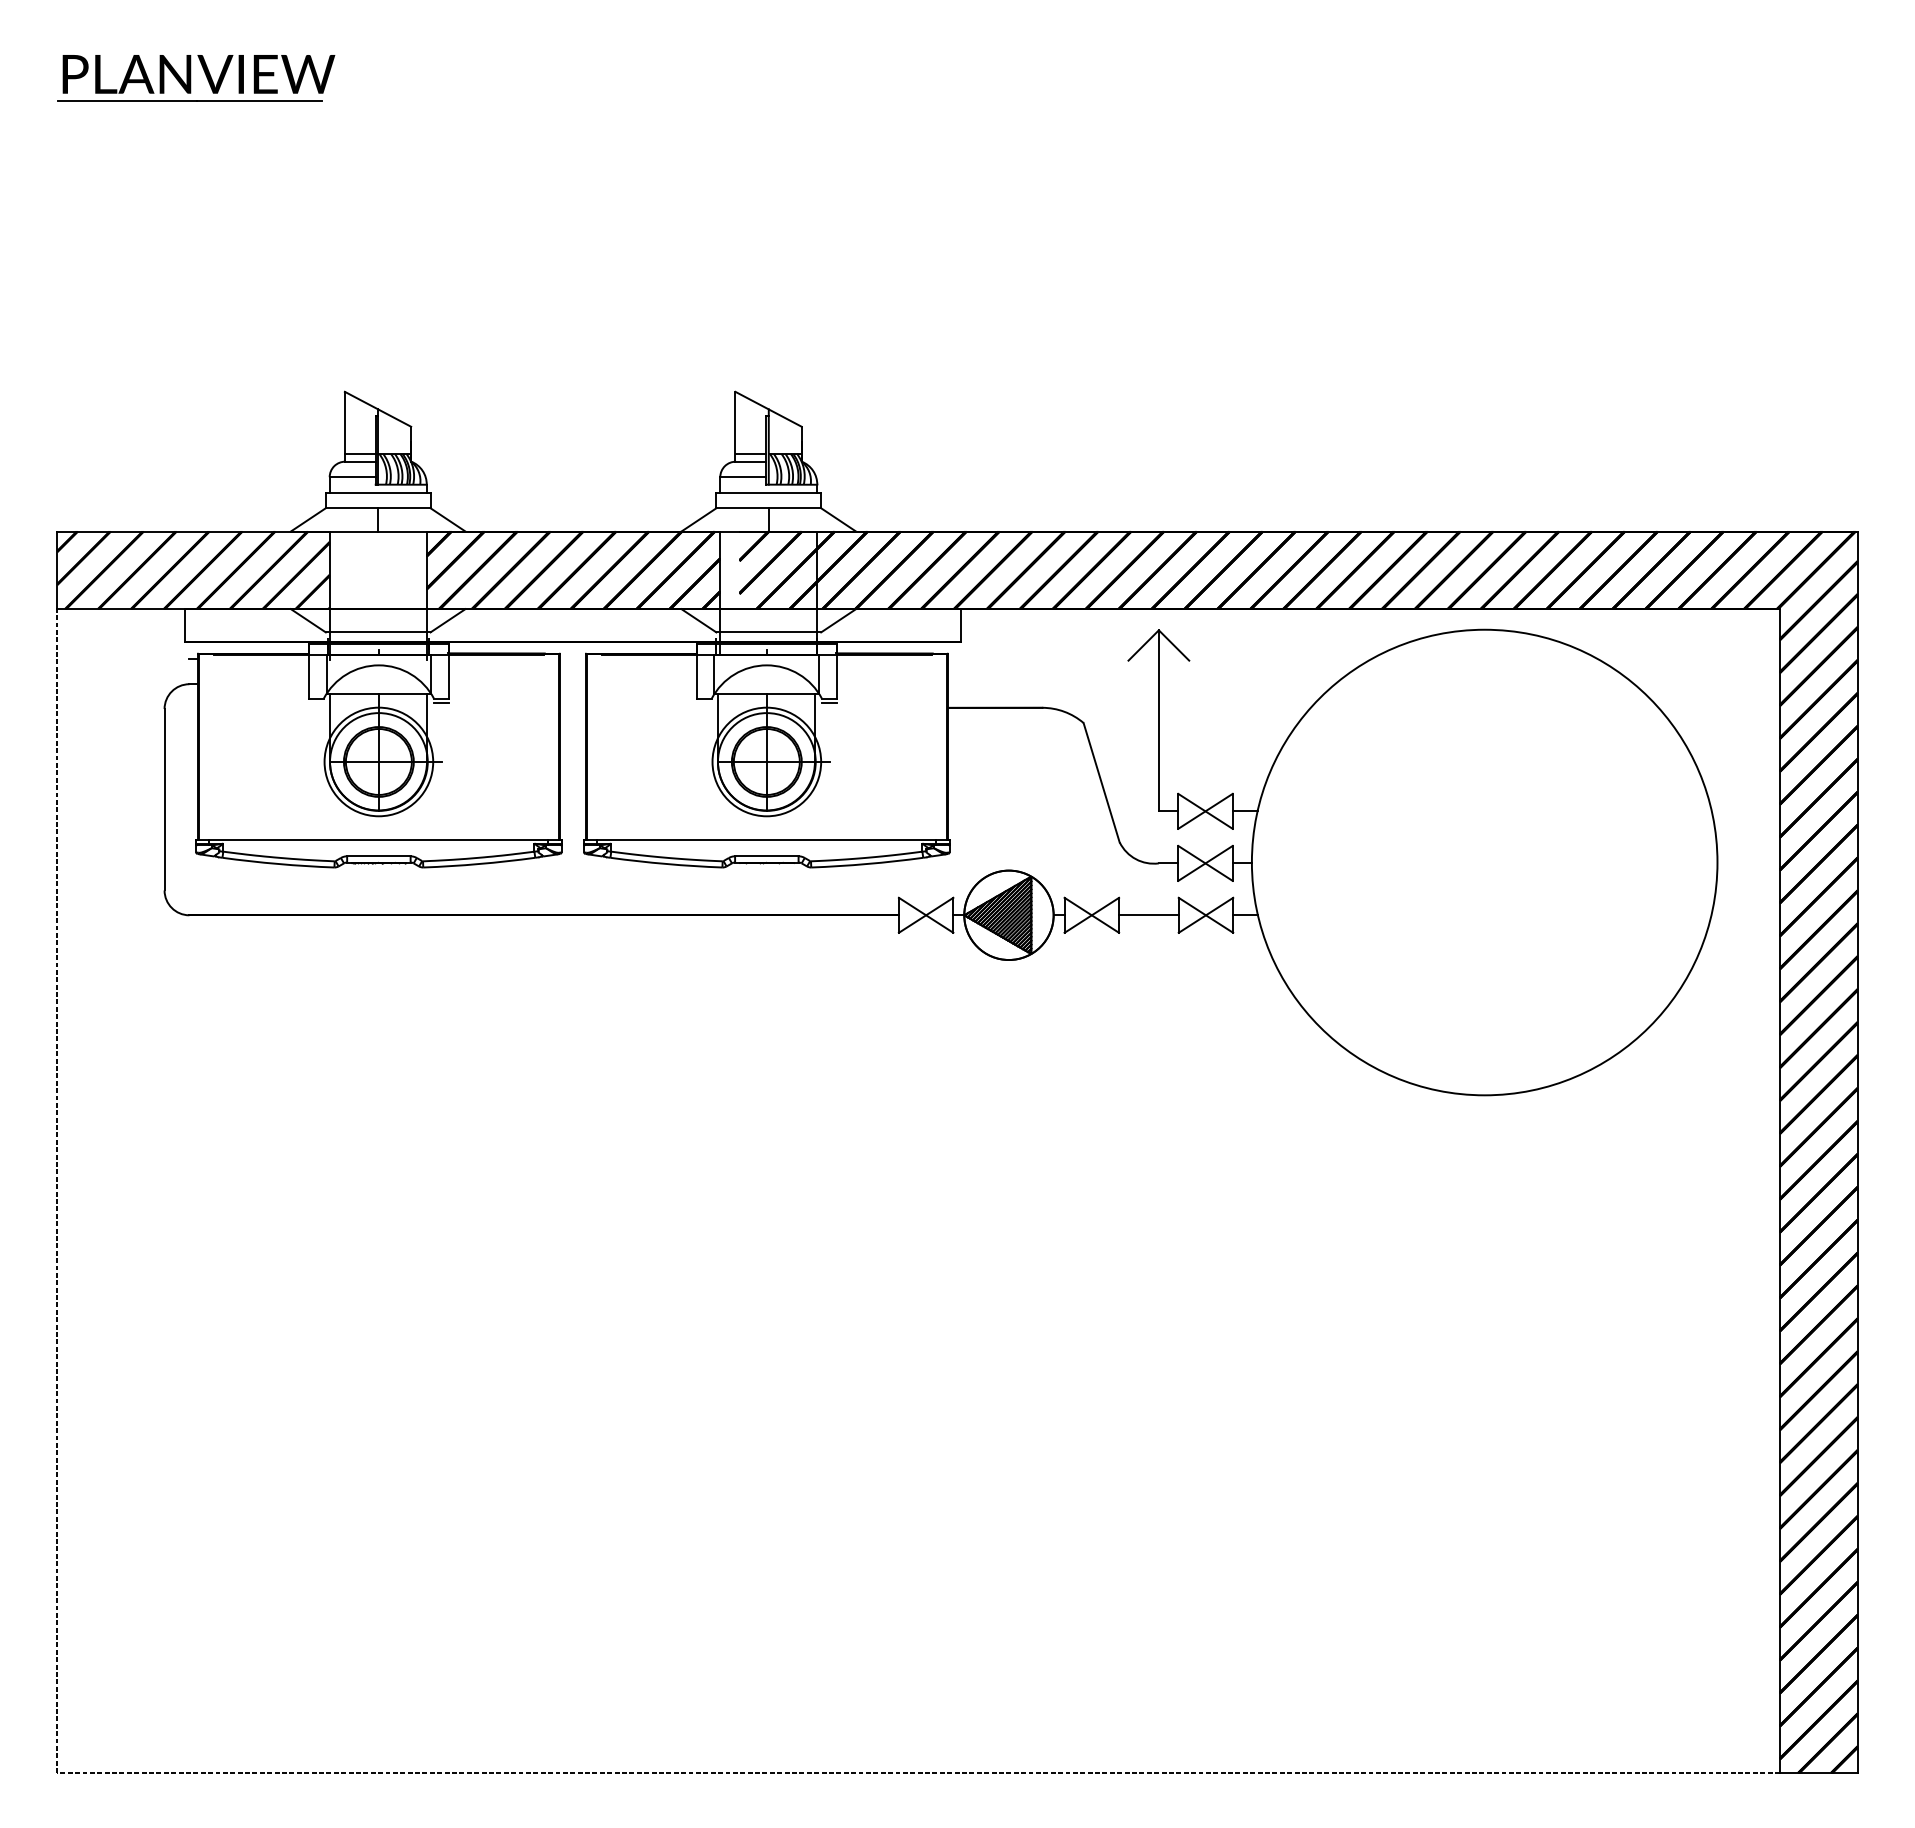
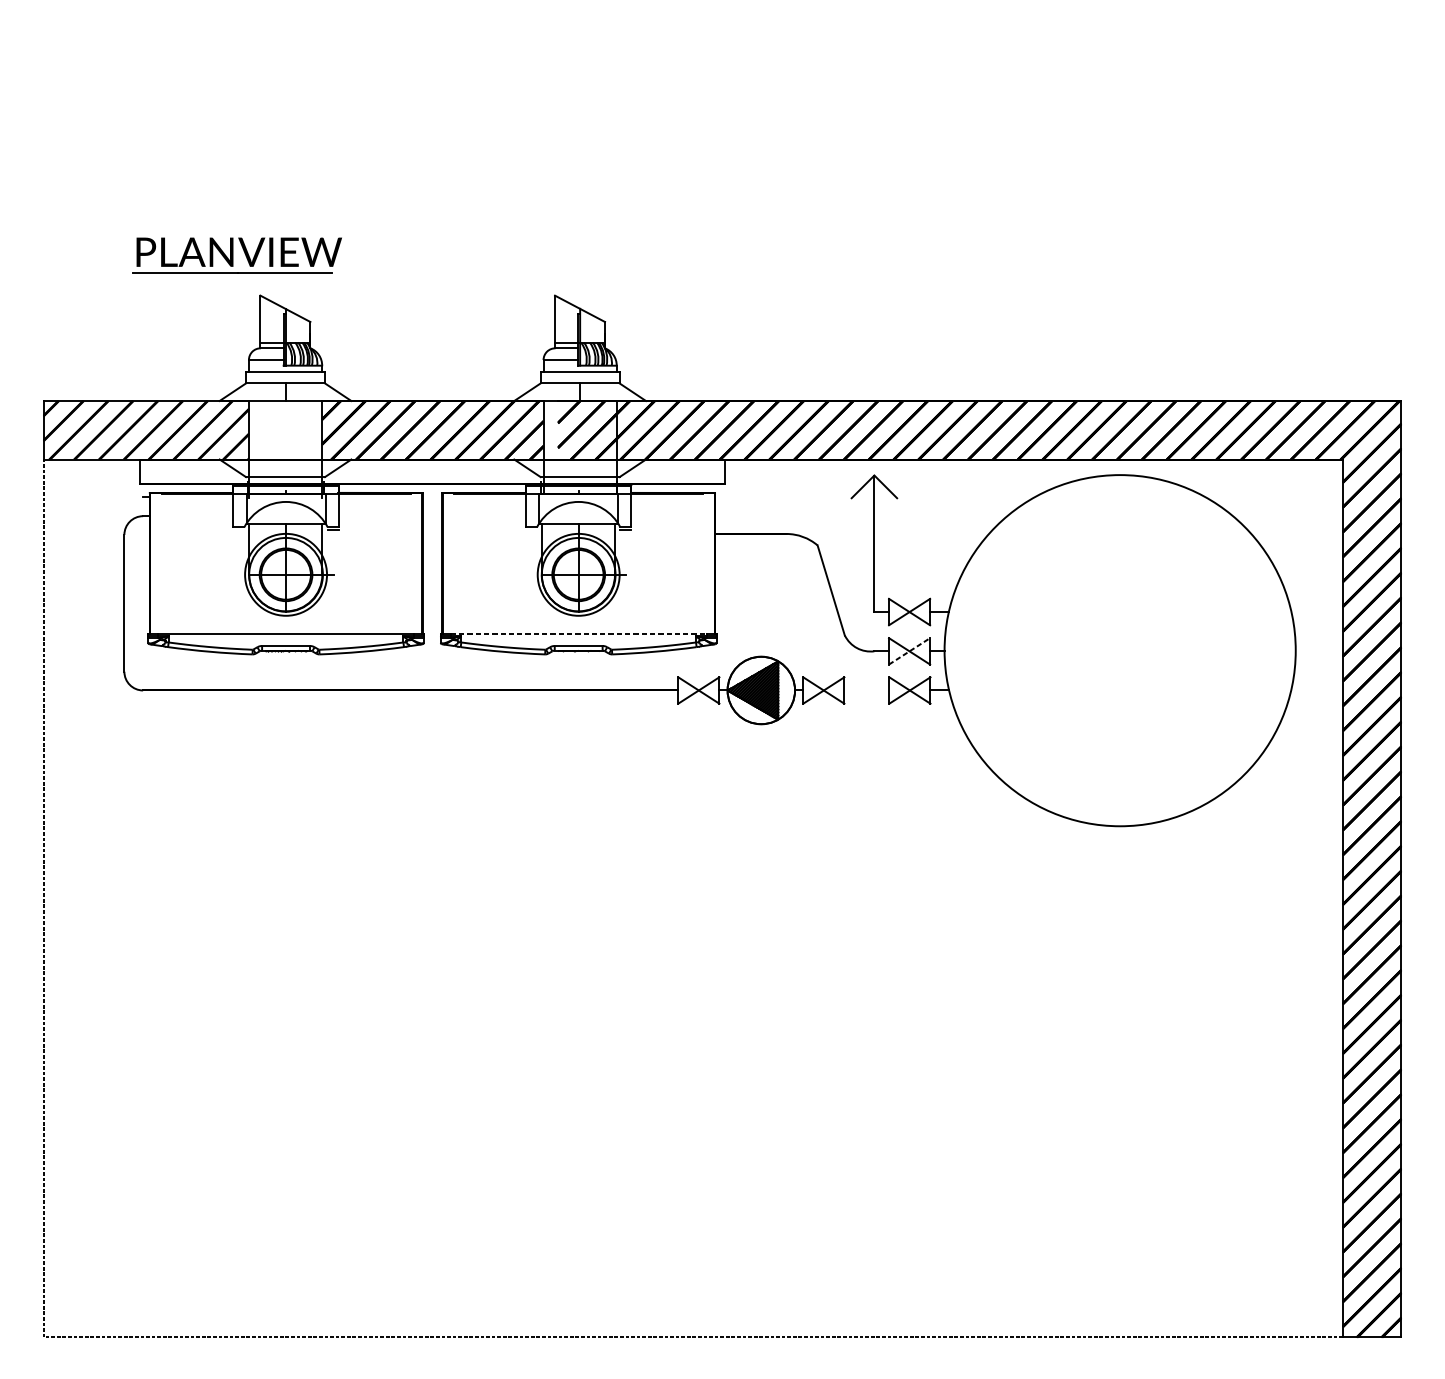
part: (196, 78) -> (237, 255), moved
line: (766, 840) -> (578, 634), solid -> dashed
line: (1205, 863) -> (909, 651), solid -> dashed
line: (1148, 915) -> (866, 690), removed

